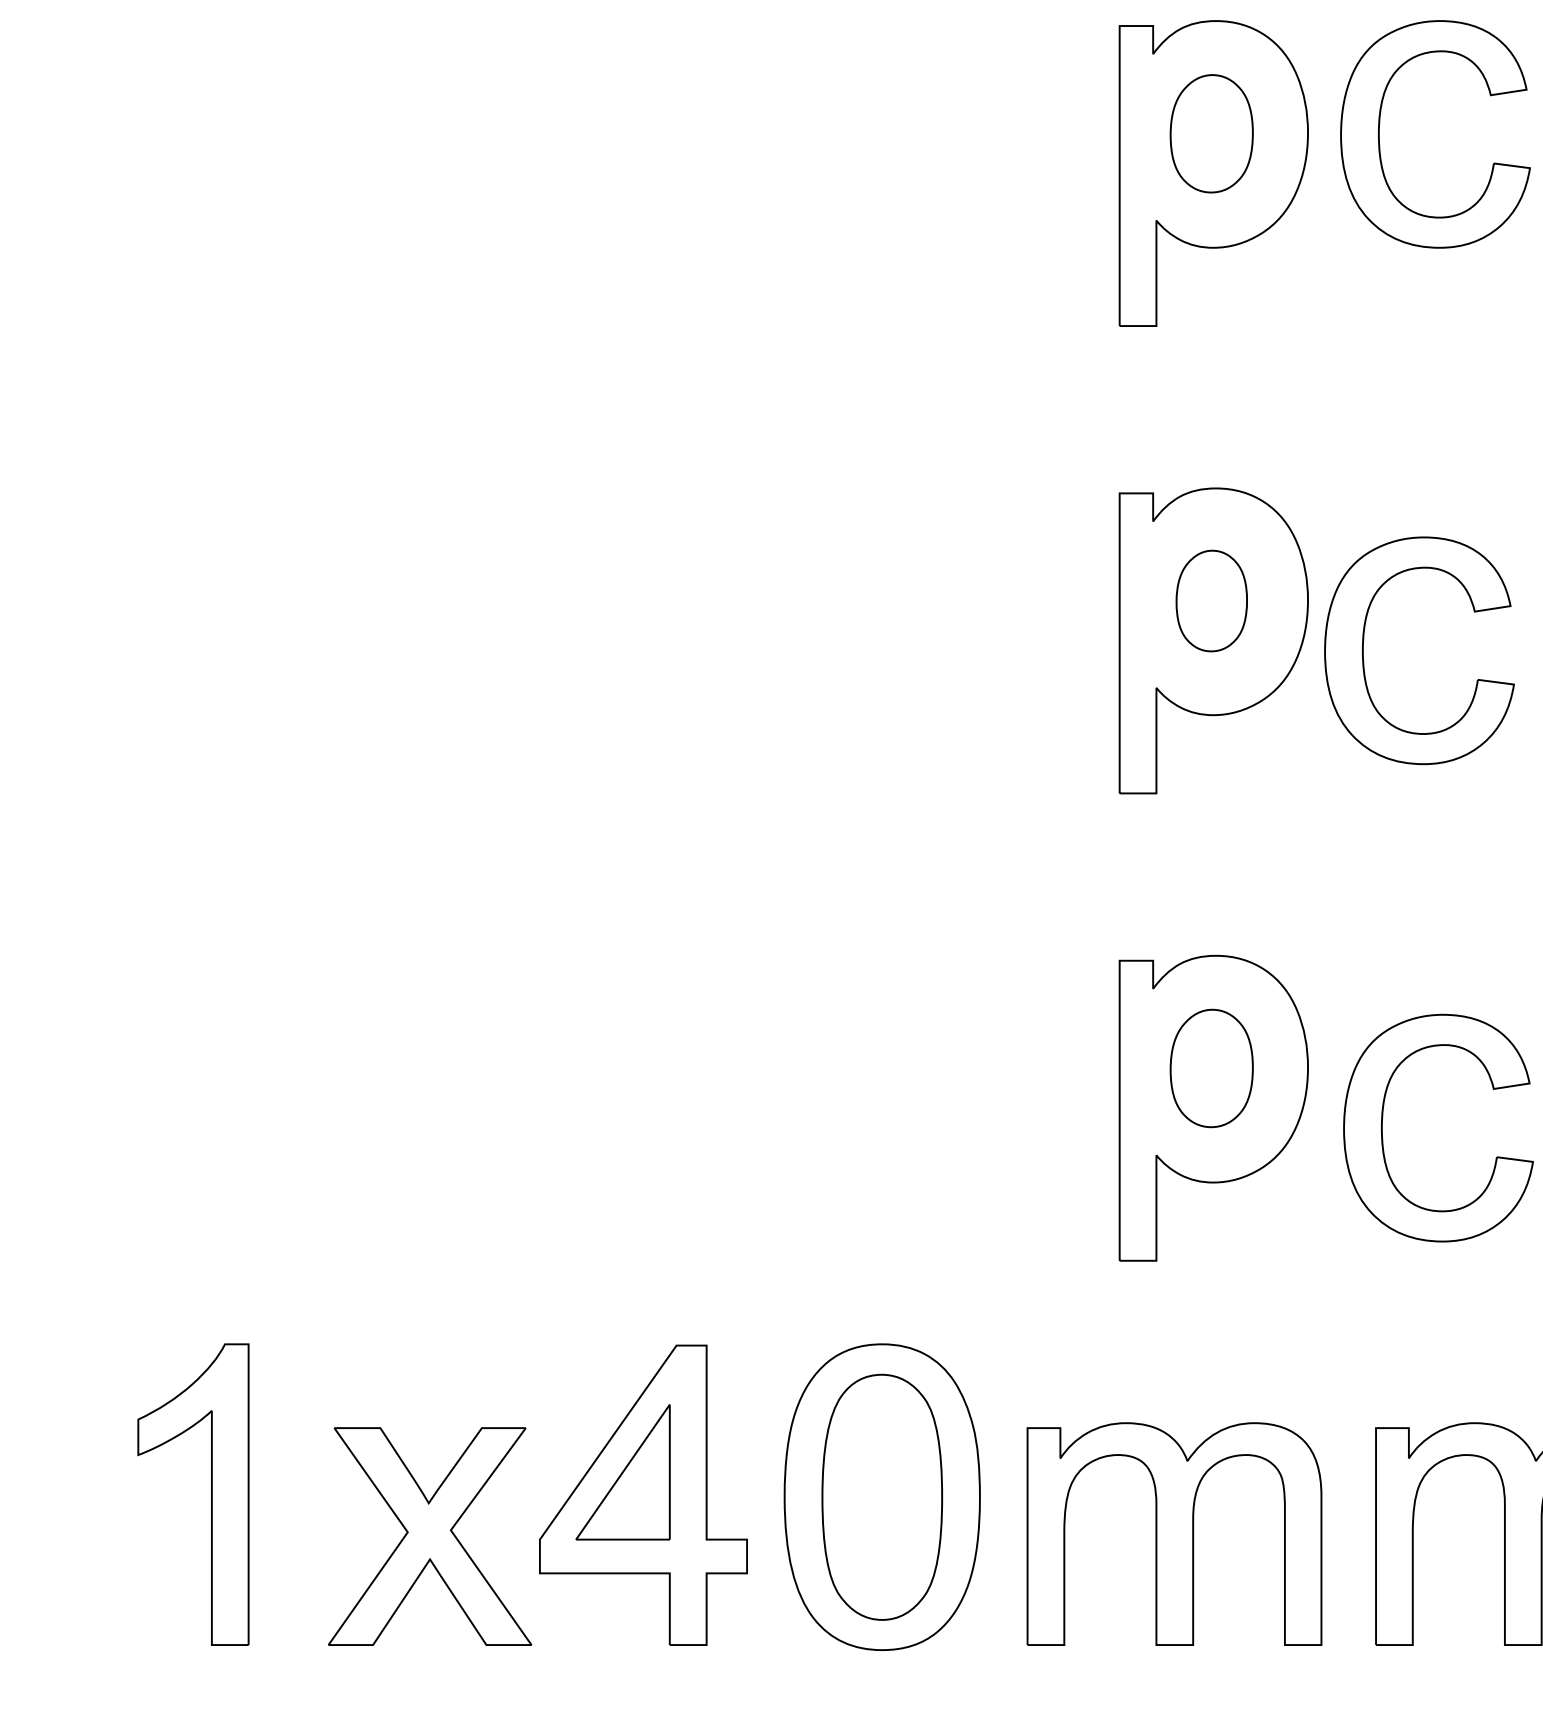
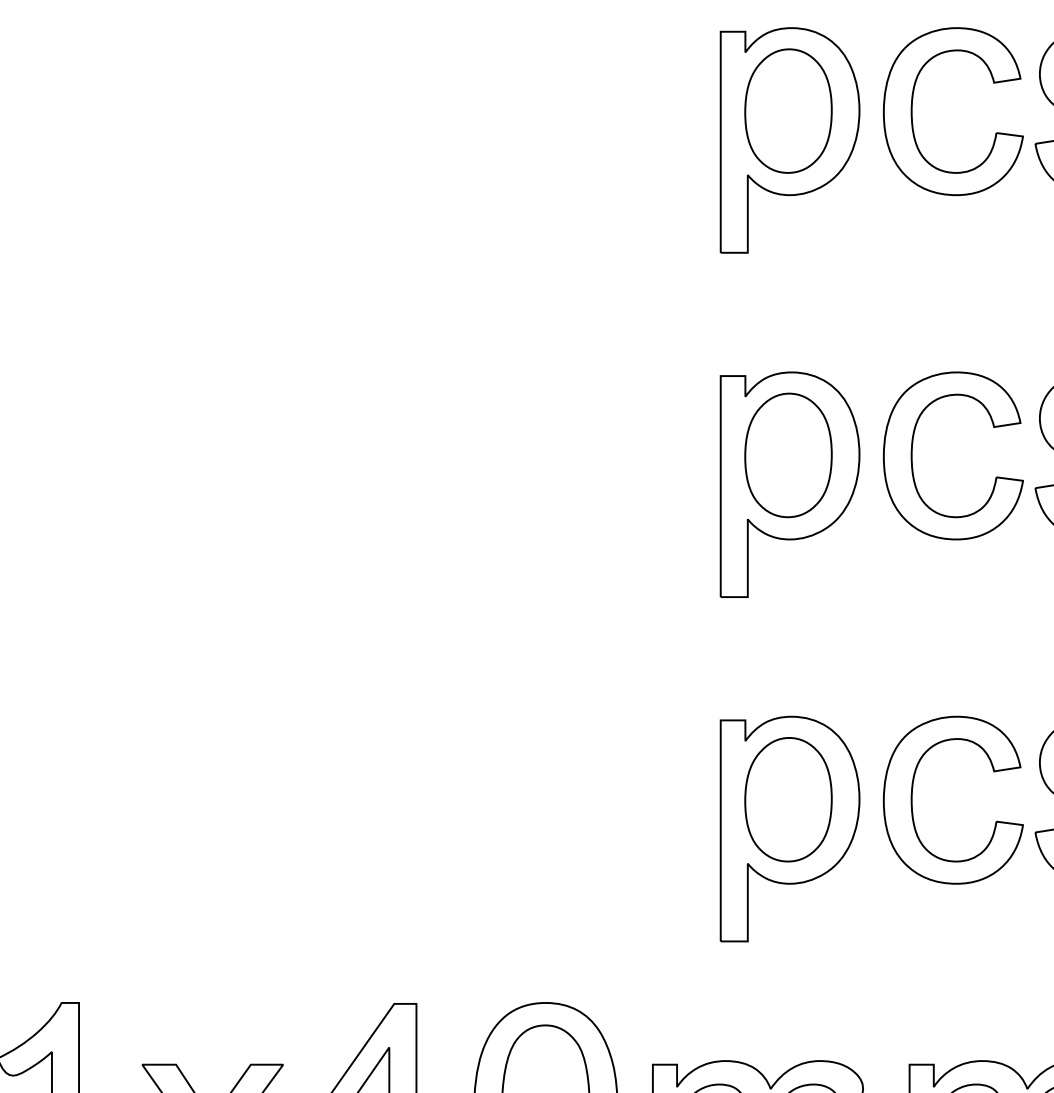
part: (1211, 133) -> (788, 110), size x1.43
part: (1211, 600) -> (788, 454), size x1.67
part: (1363, 650) -> (912, 455), moved
part: (1211, 1068) -> (788, 799), size x1.43
part: (1383, 1117) -> (912, 792), moved

